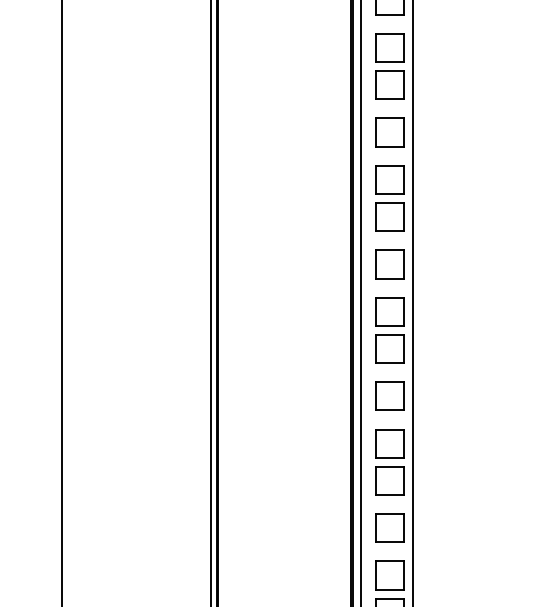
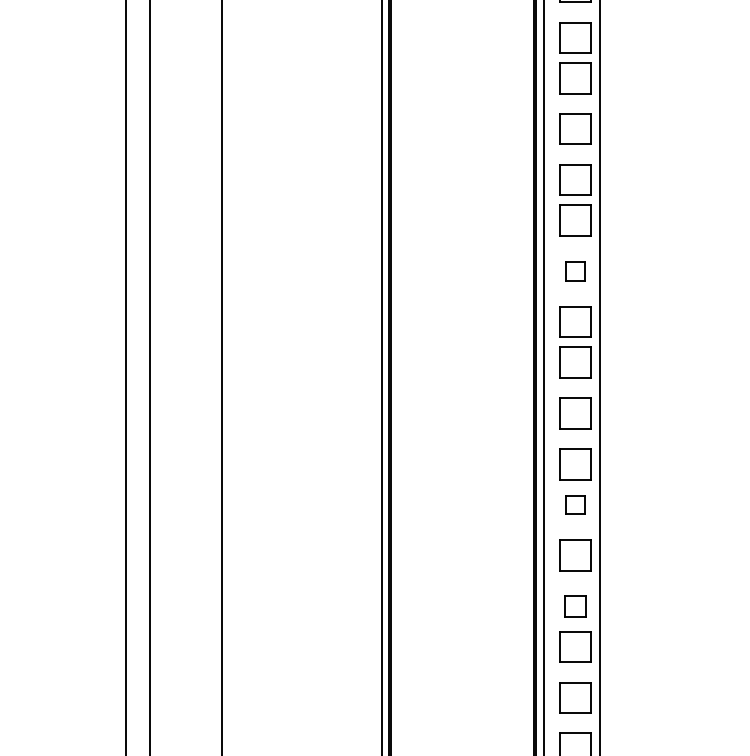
part: (390, 264) -> (575, 271), size x0.6
part: (390, 480) -> (575, 504), size x0.6
part: (390, 575) -> (575, 606), size x0.7

